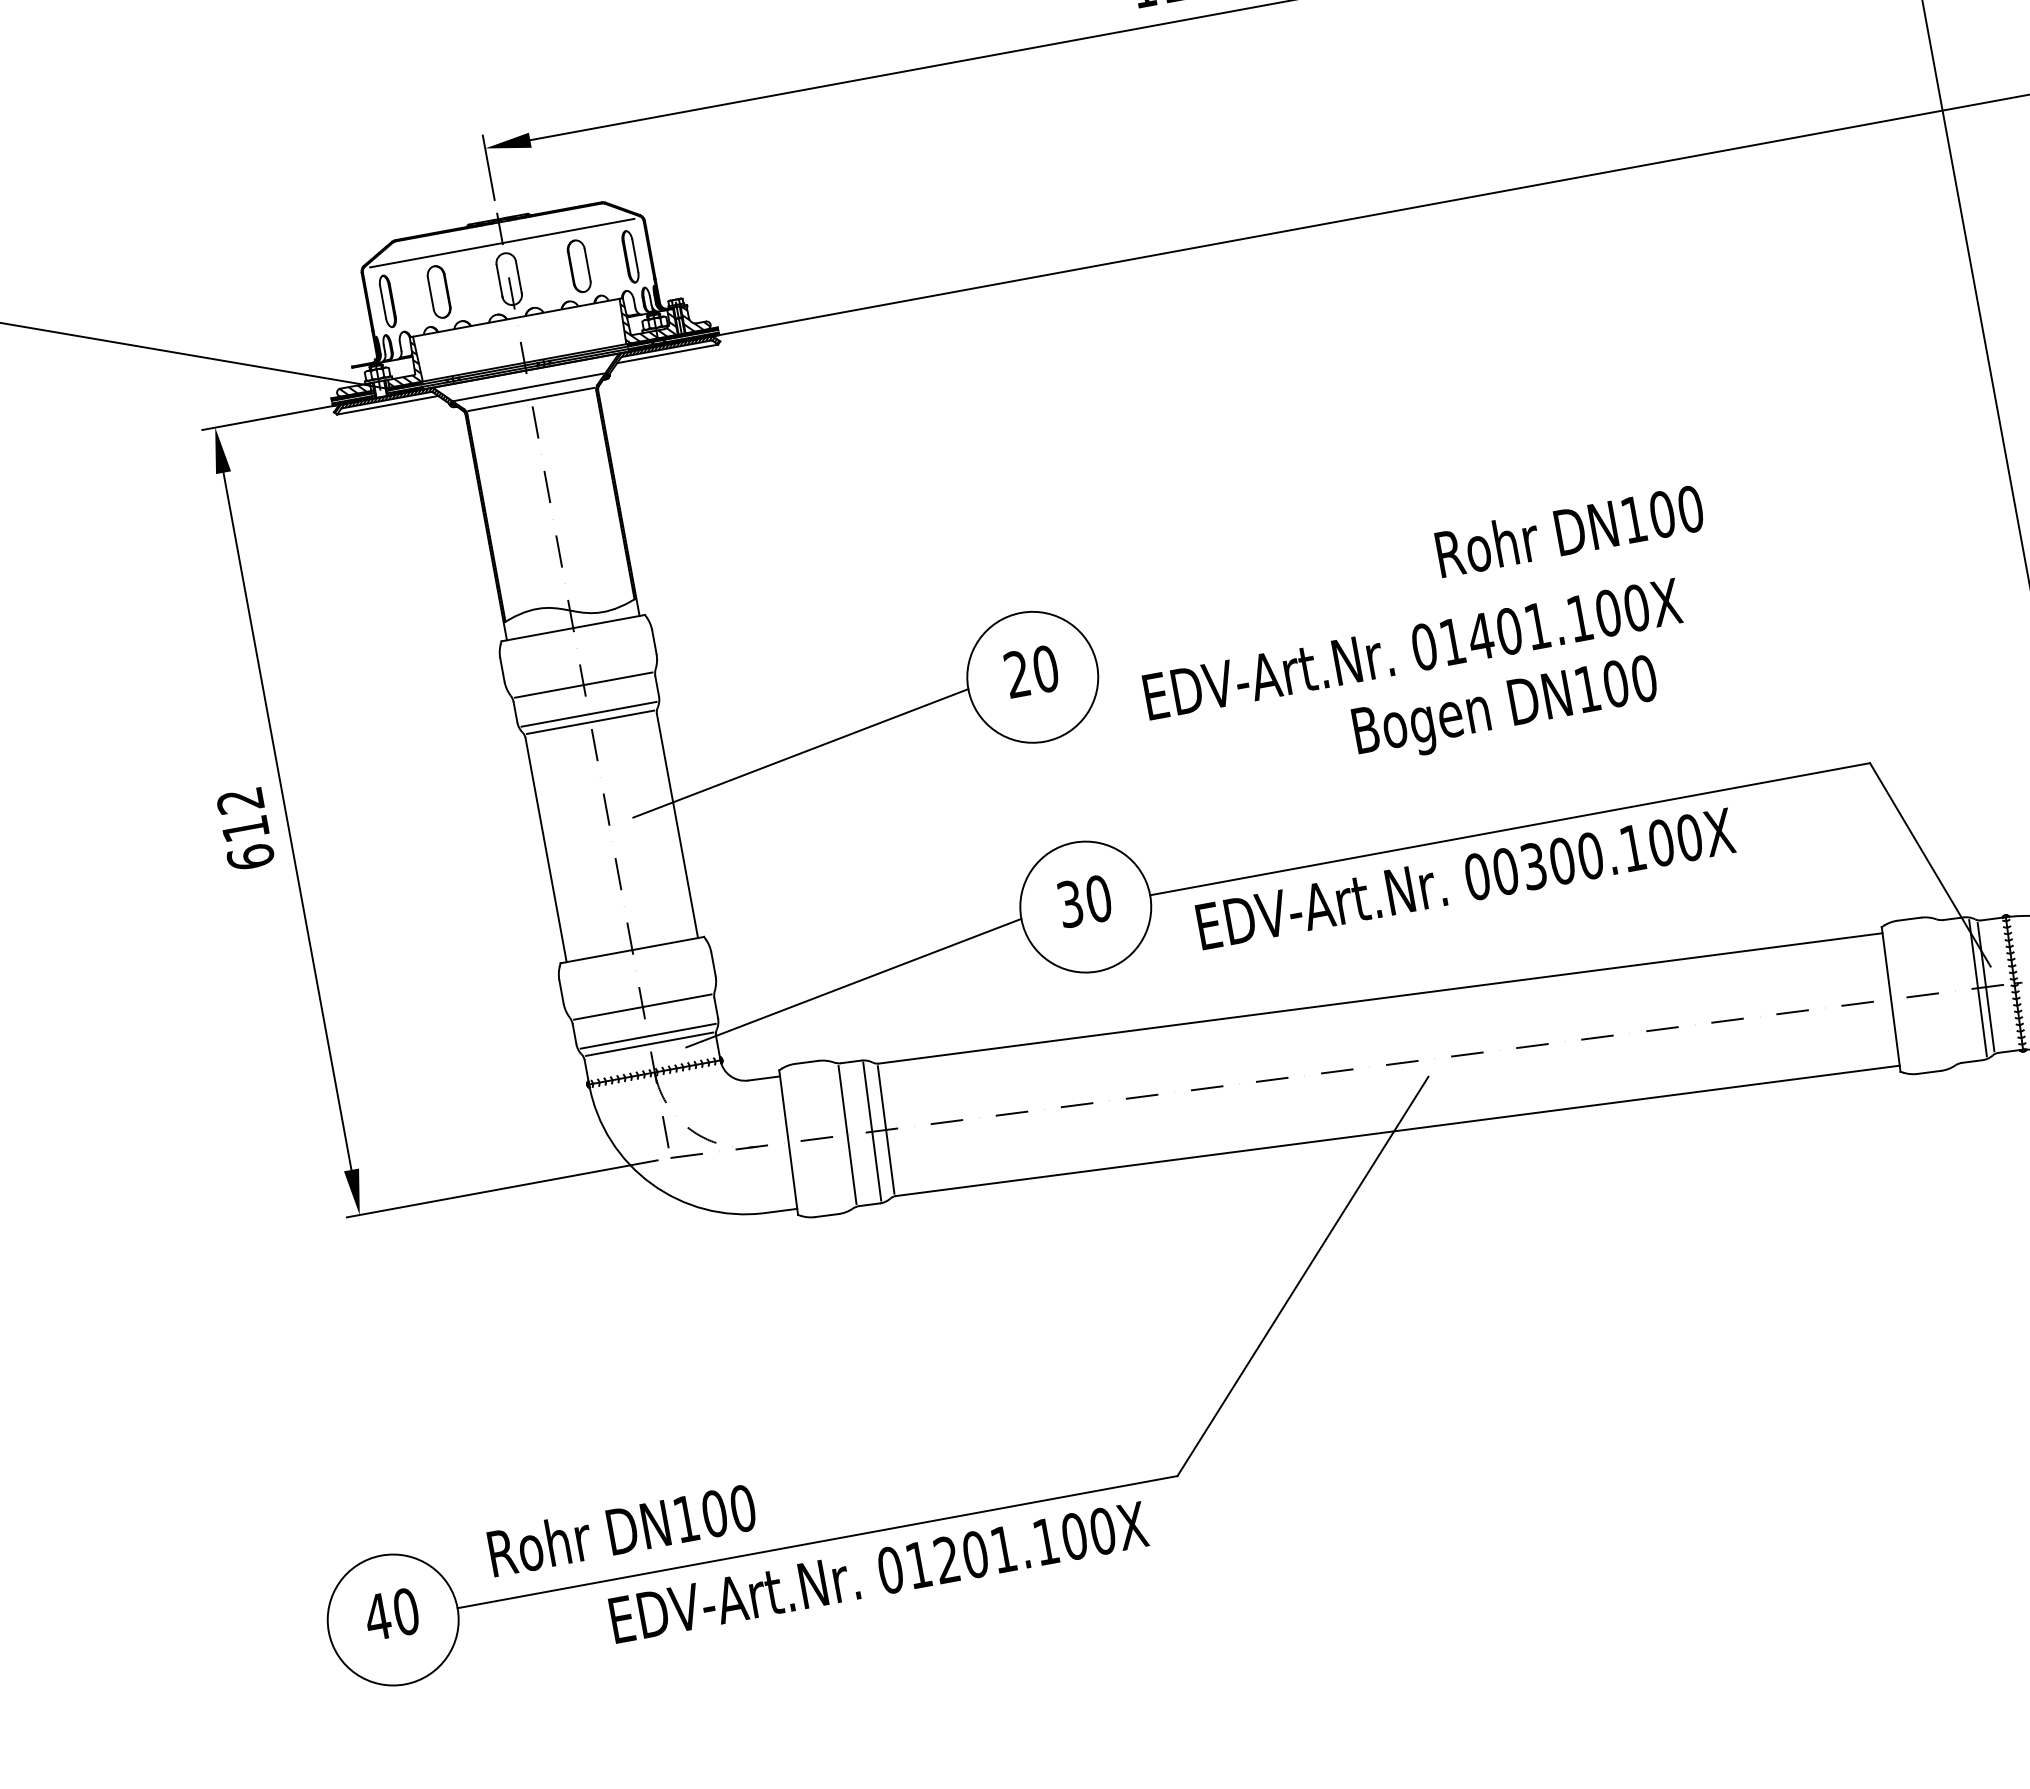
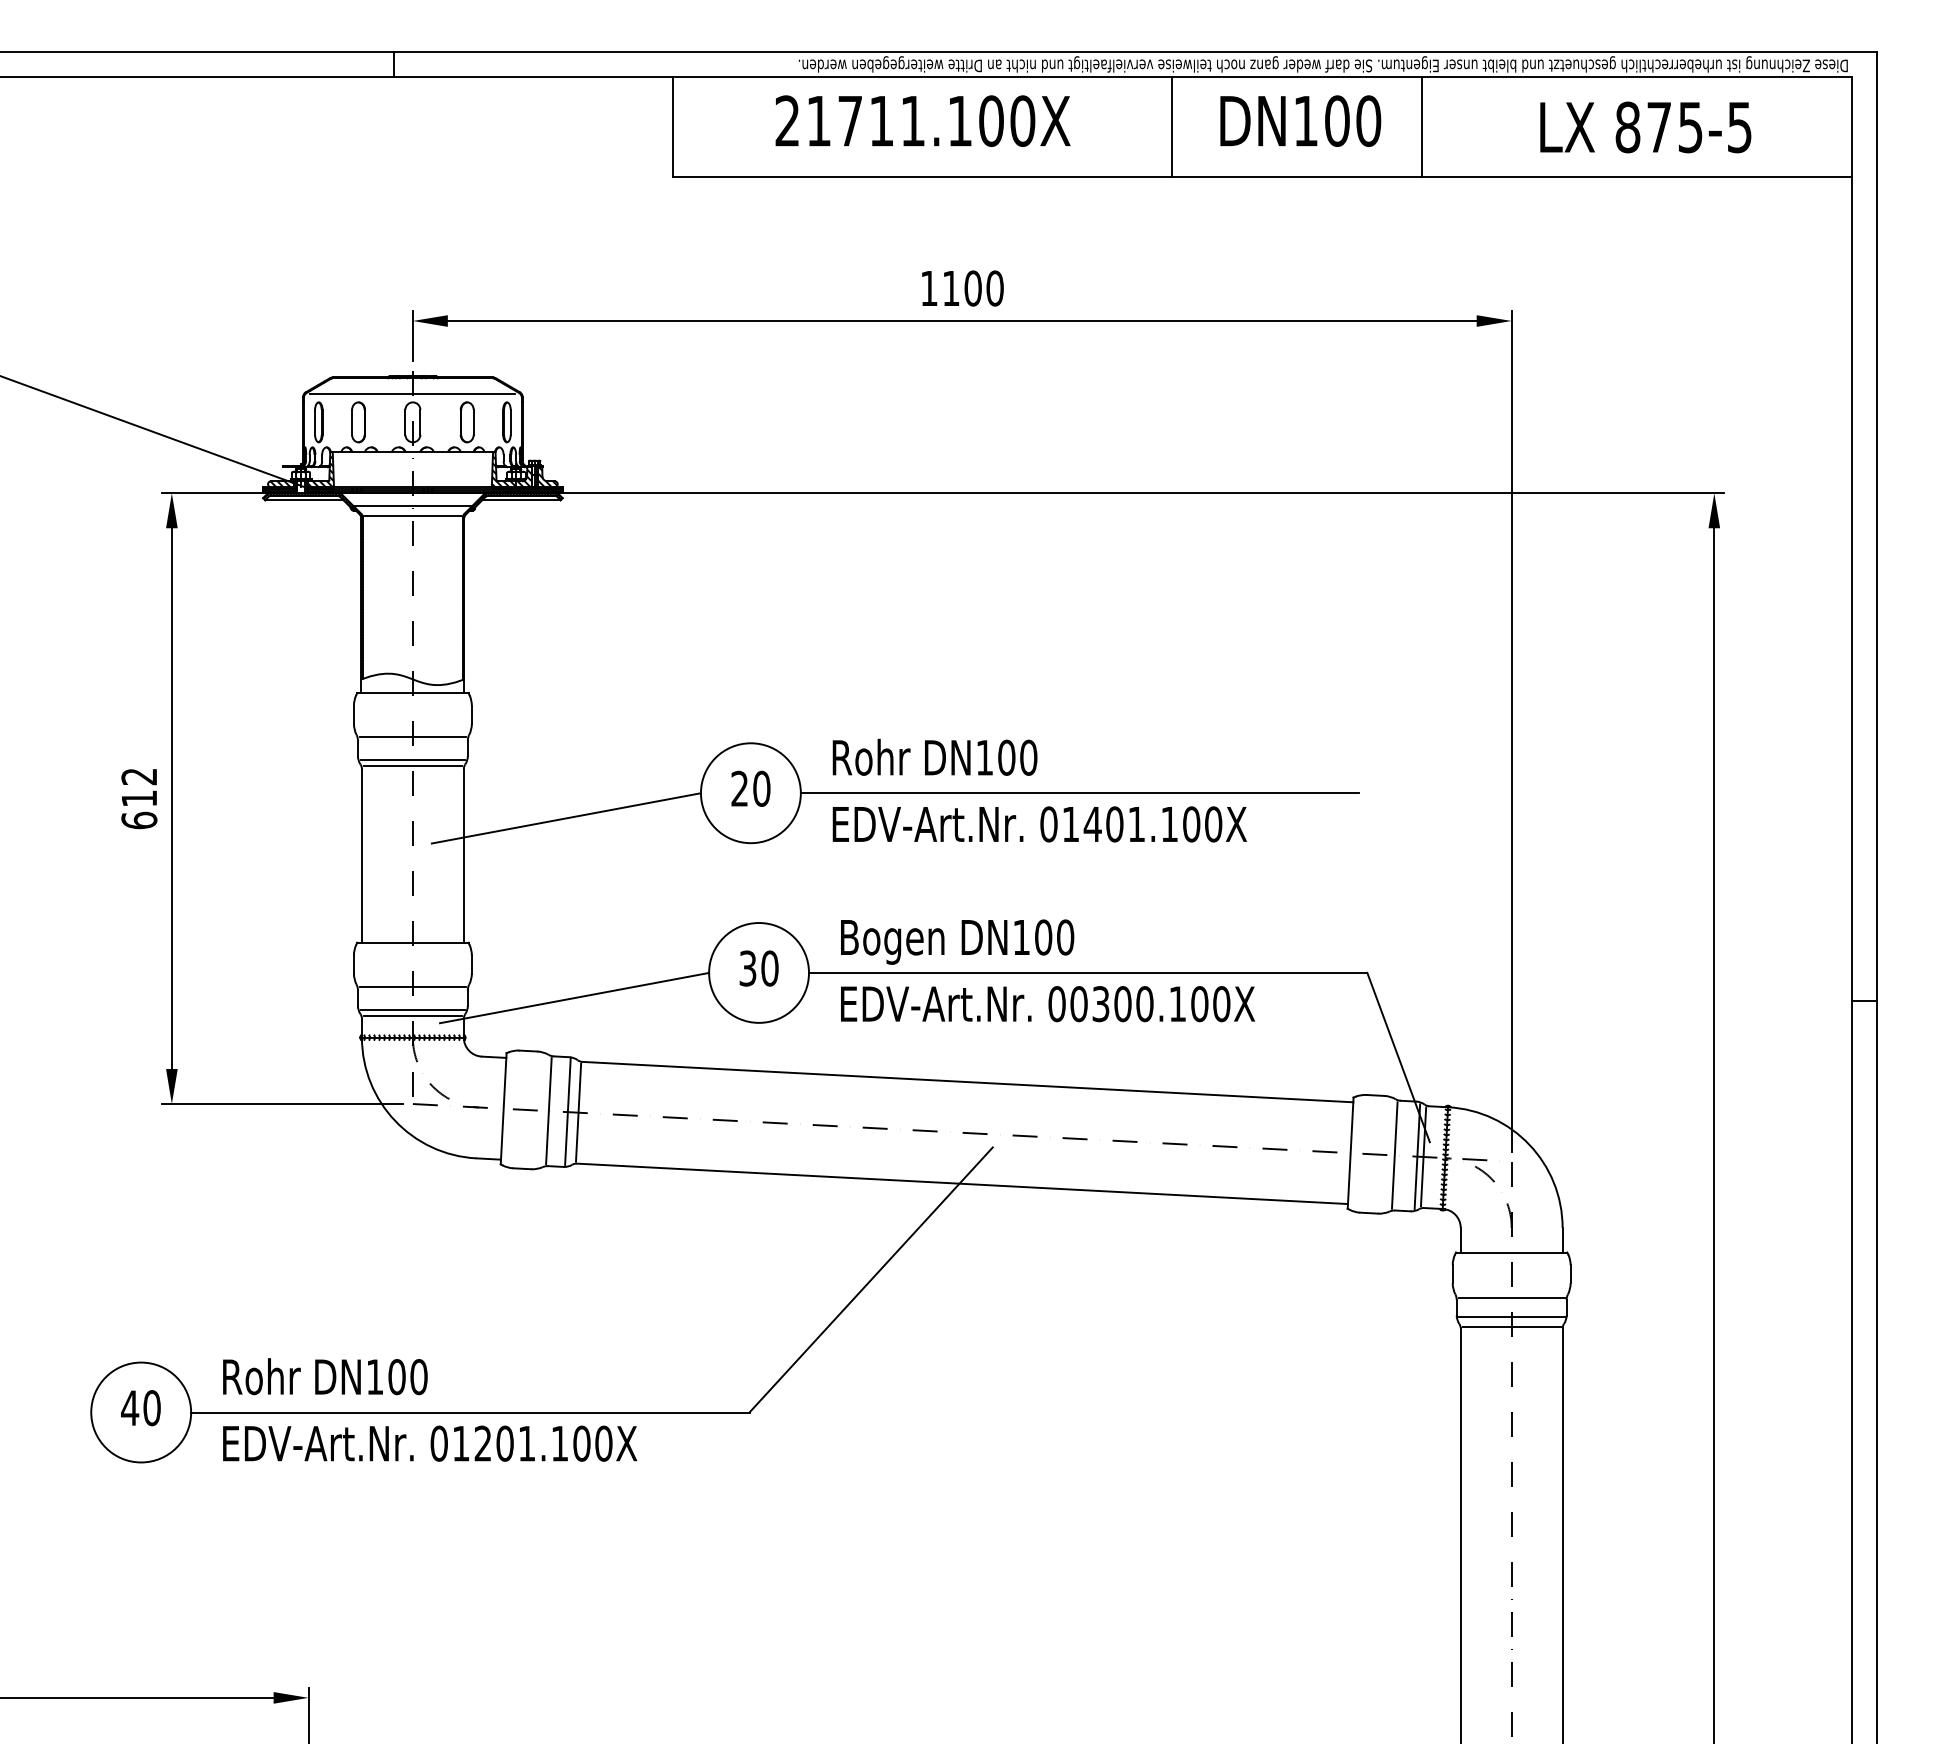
text: (1568, 529) -> (934, 756), moved
line: (1456, 599) -> (1079, 793), added
text: (1505, 709) -> (957, 941), moved
line: (1948, 992) -> (1394, 1155), added
text: (879, 1572) -> (430, 1443), moved

